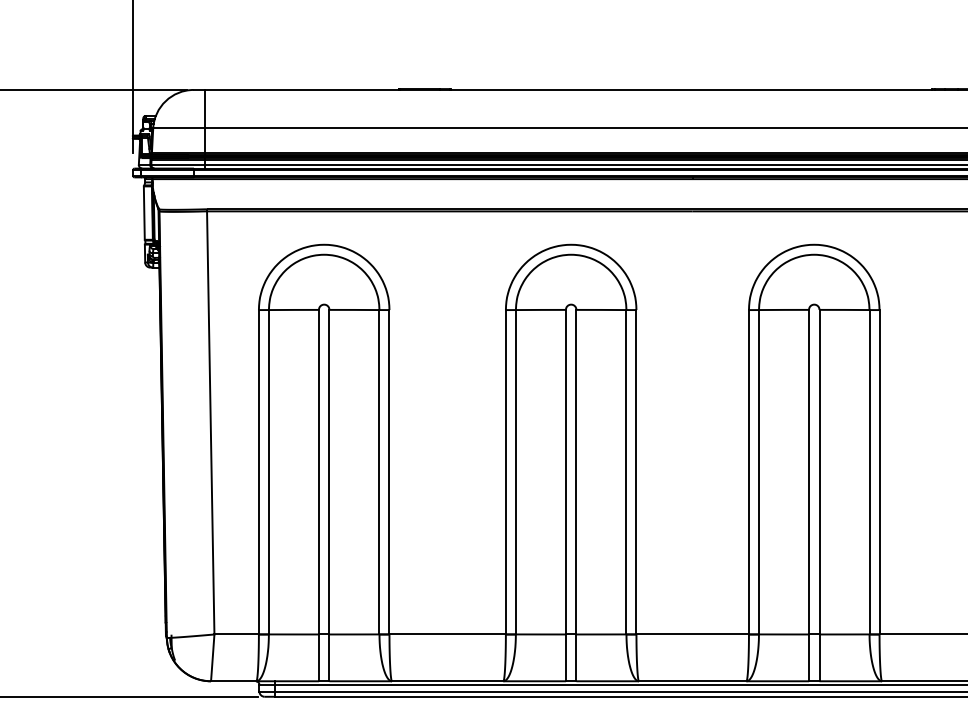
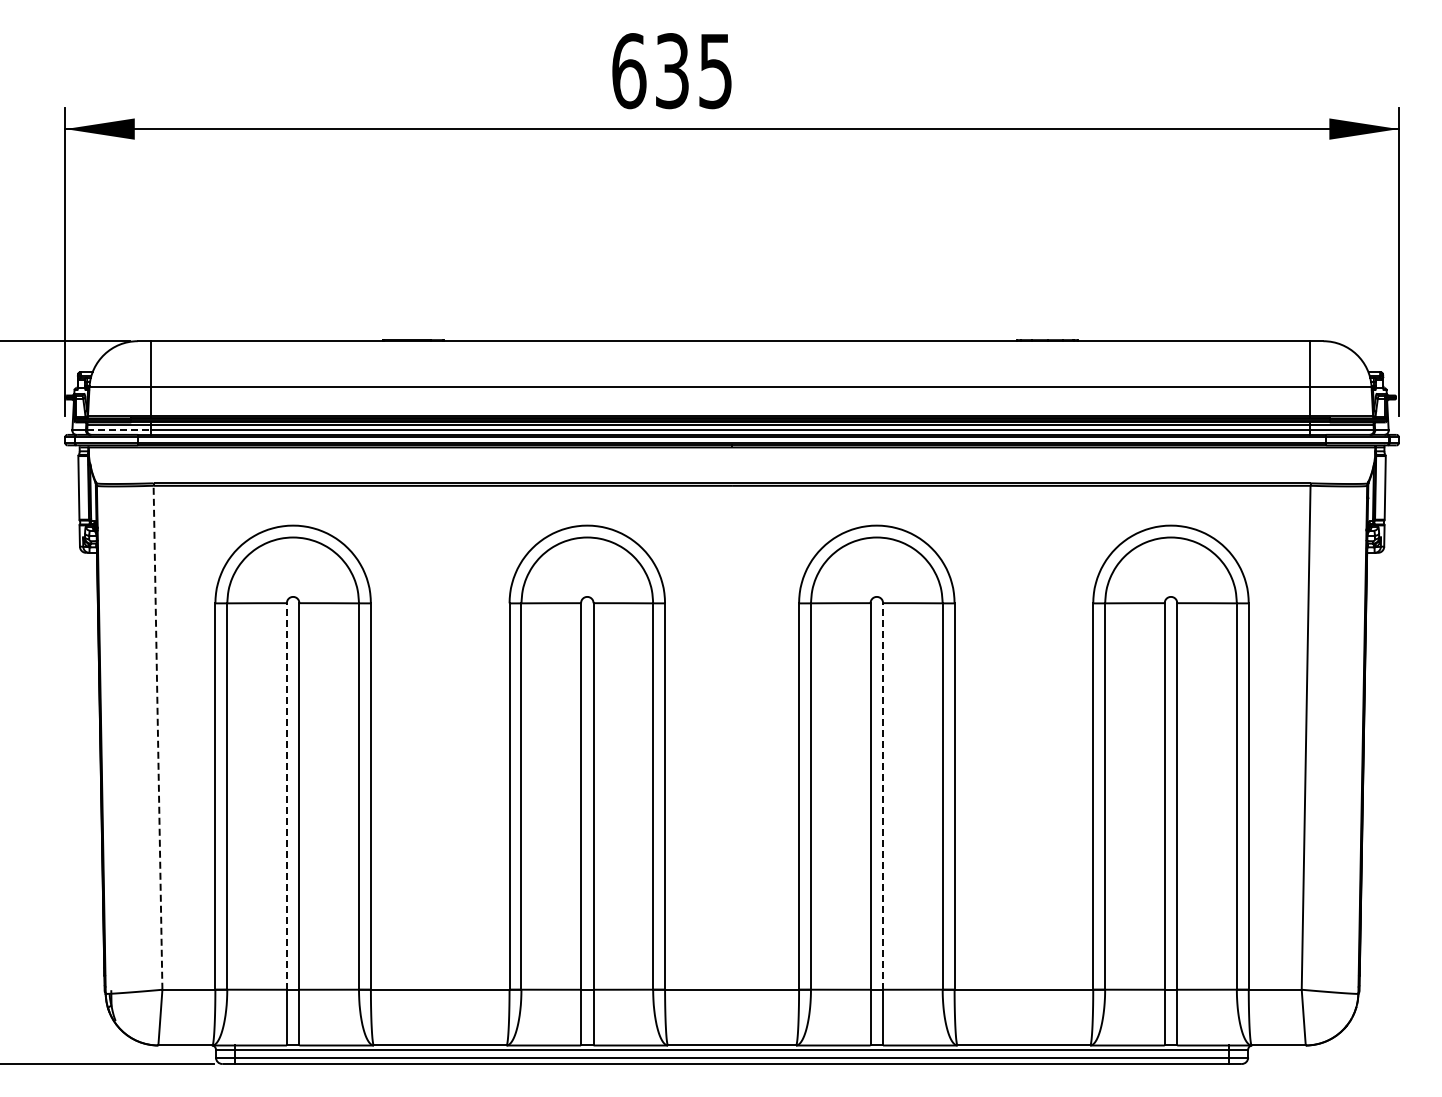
line: (178, 164) -> (119, 430), solid -> dashed
line: (211, 422) -> (158, 737), solid -> dashed
line: (318, 471) -> (286, 795), solid -> dashed
line: (819, 471) -> (883, 795), solid -> dashed

